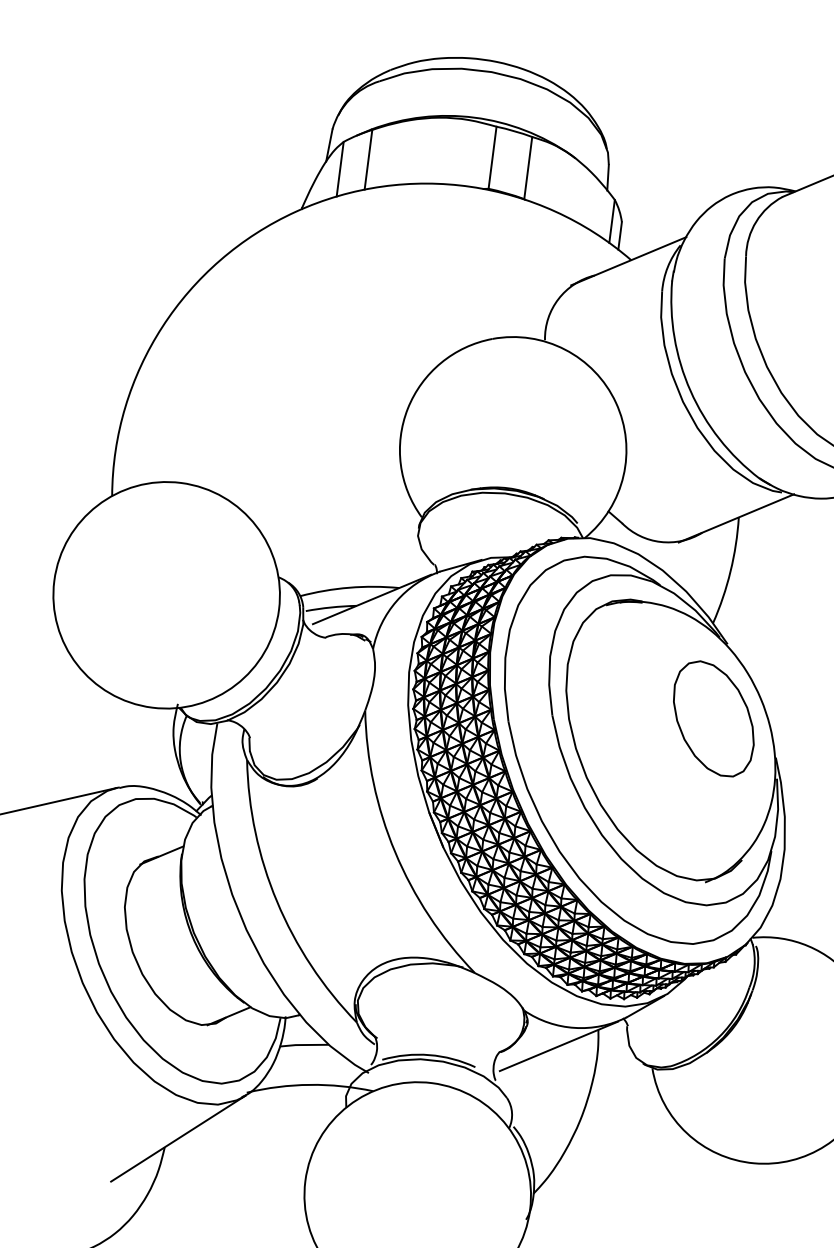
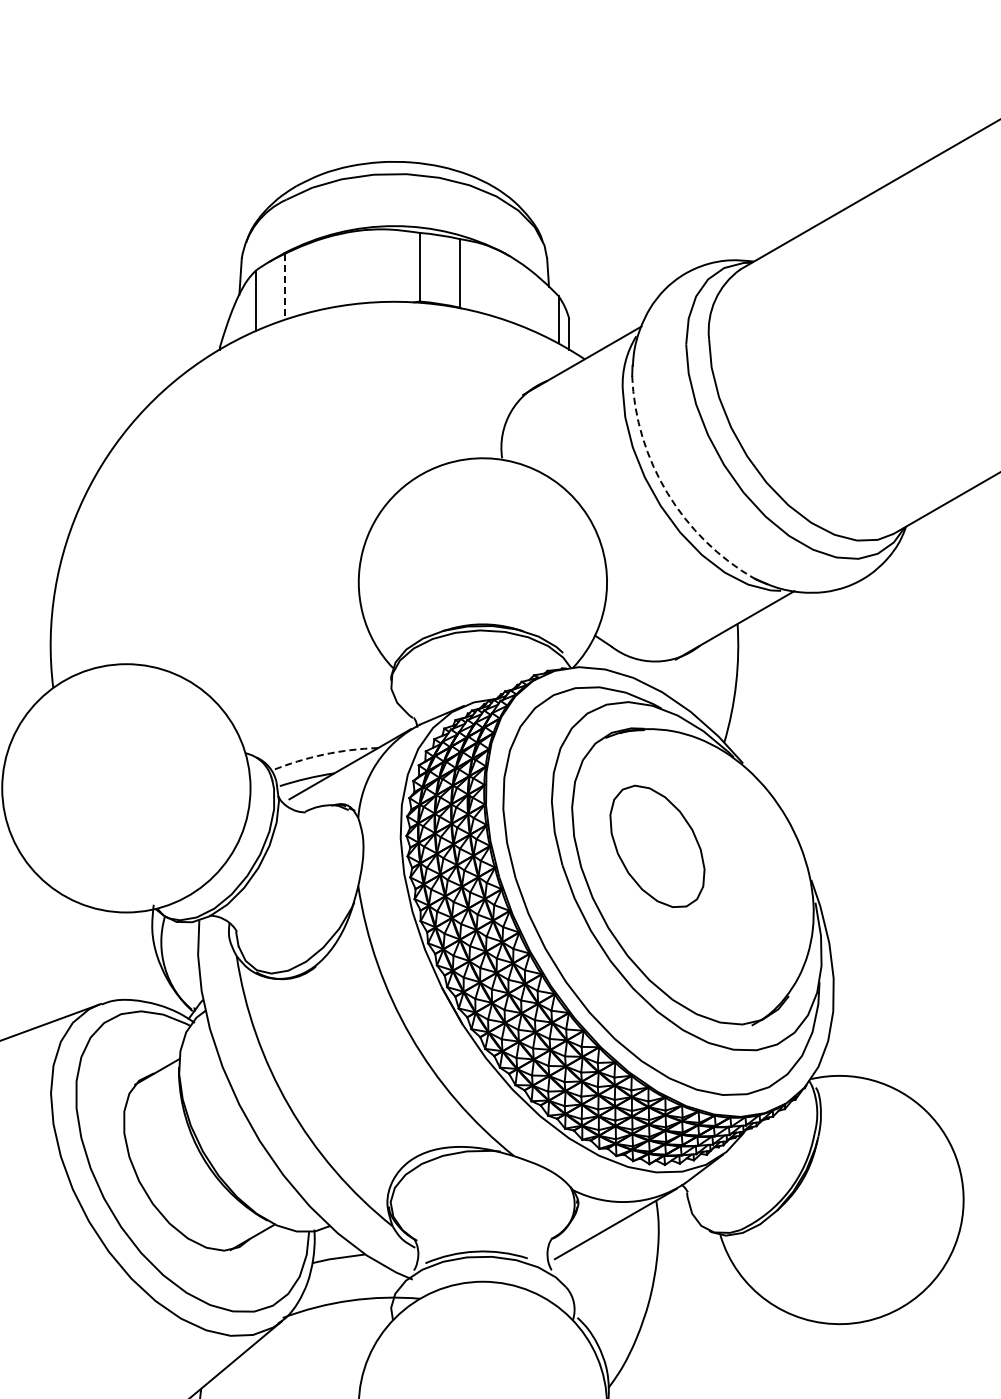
line: (368, 159) -> (285, 286), solid -> dashed
arc: (690, 391) -> (667, 493), solid -> dashed
arc: (348, 587) -> (323, 754), solid -> dashed
part: (713, 718) -> (657, 845), moved

